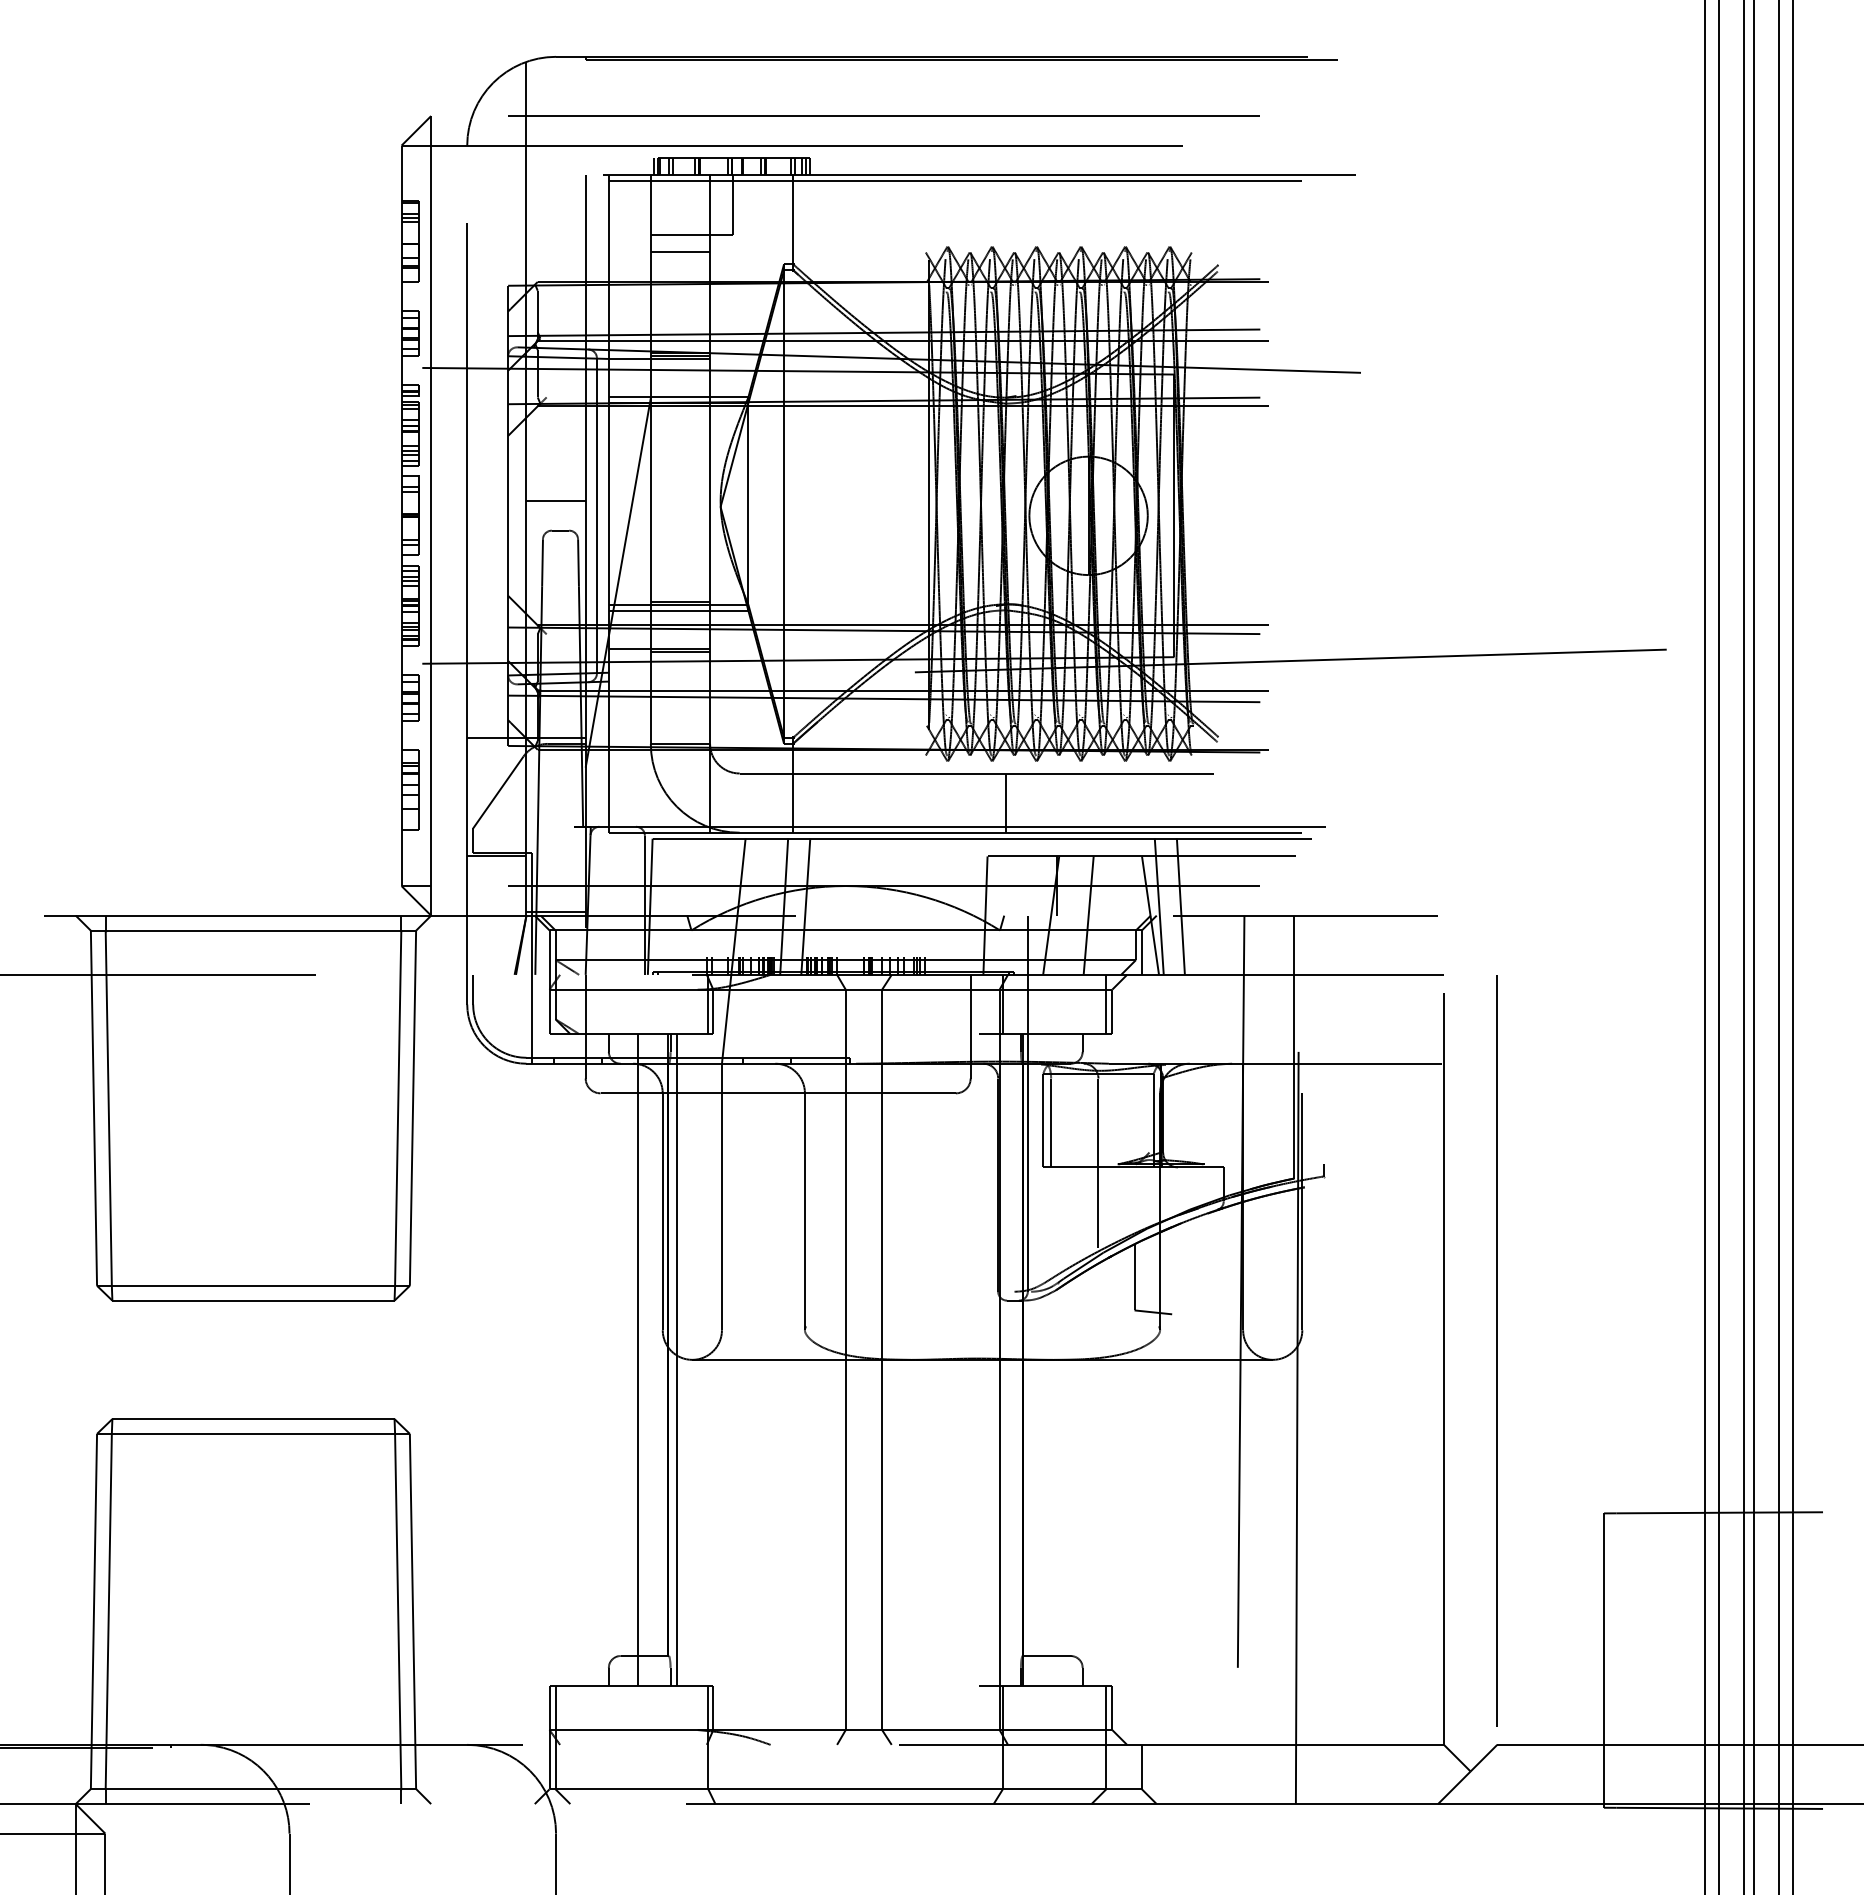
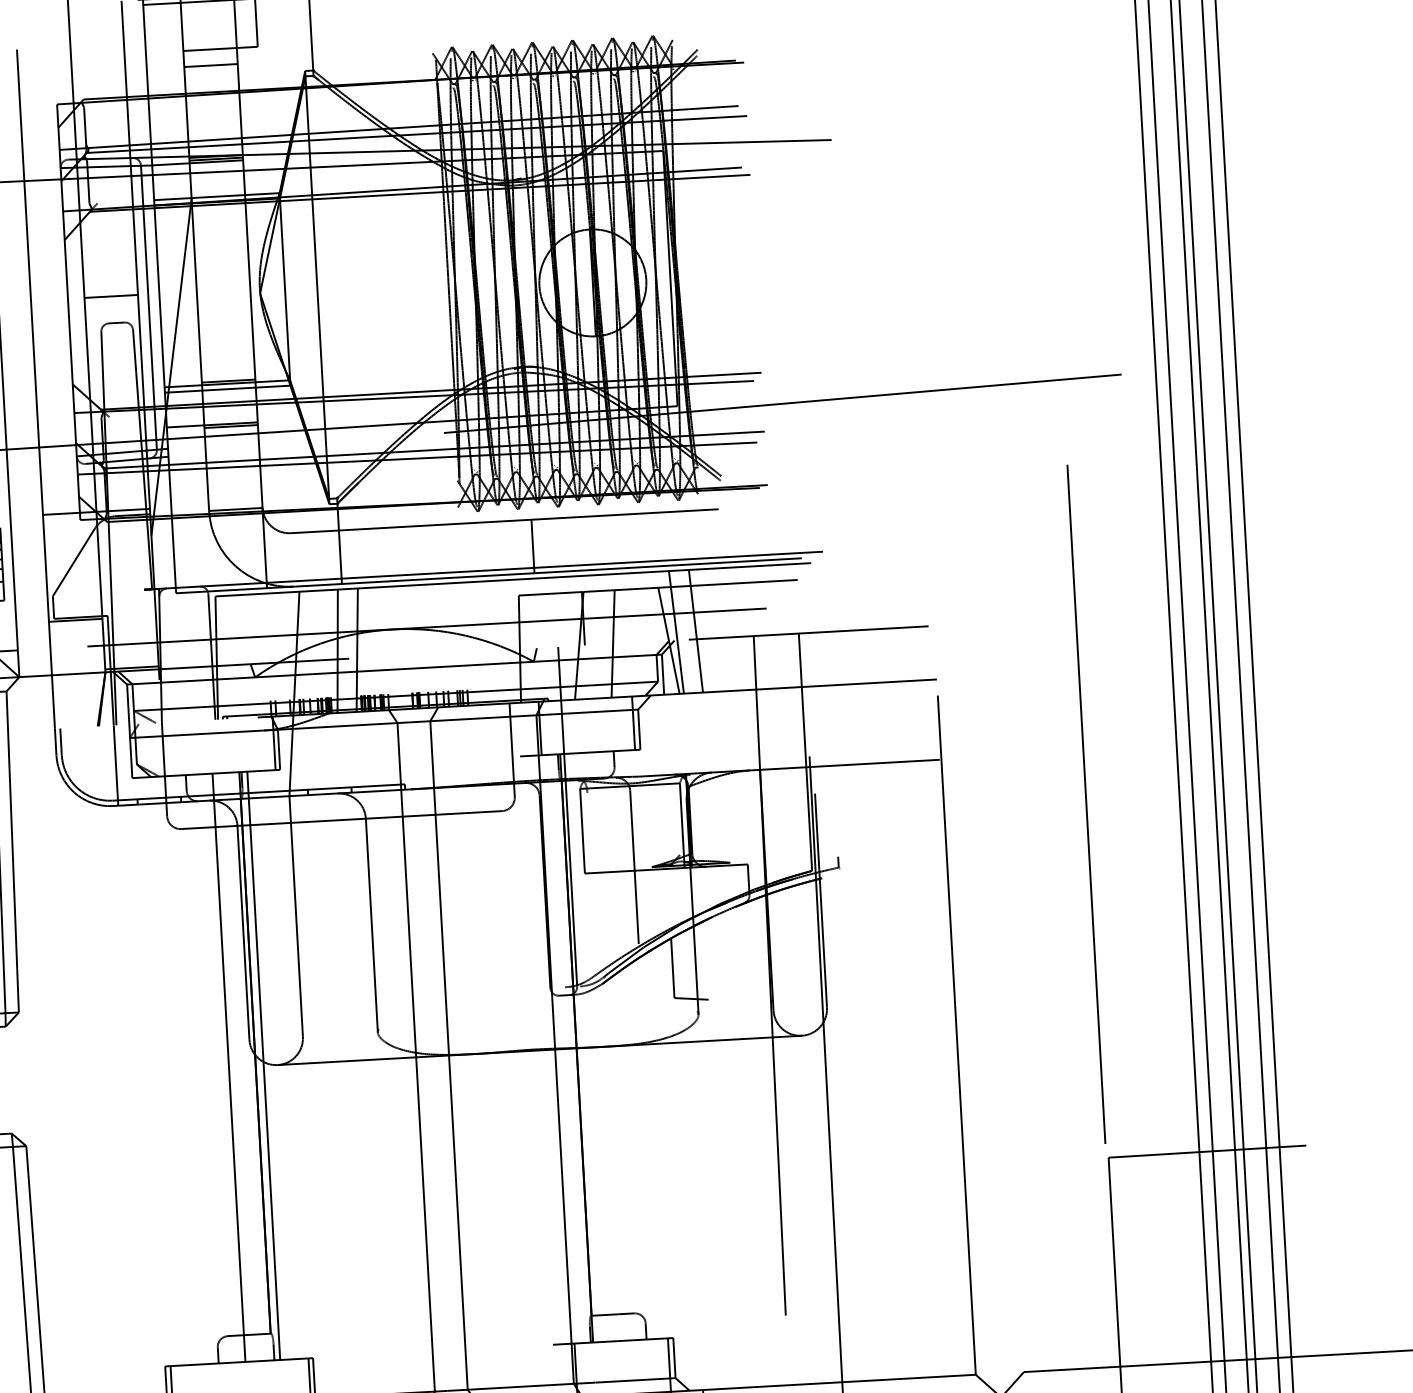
line: (1051, 1122) -> (589, 832), removed
line: (1496, 1350) -> (1085, 803), moved

